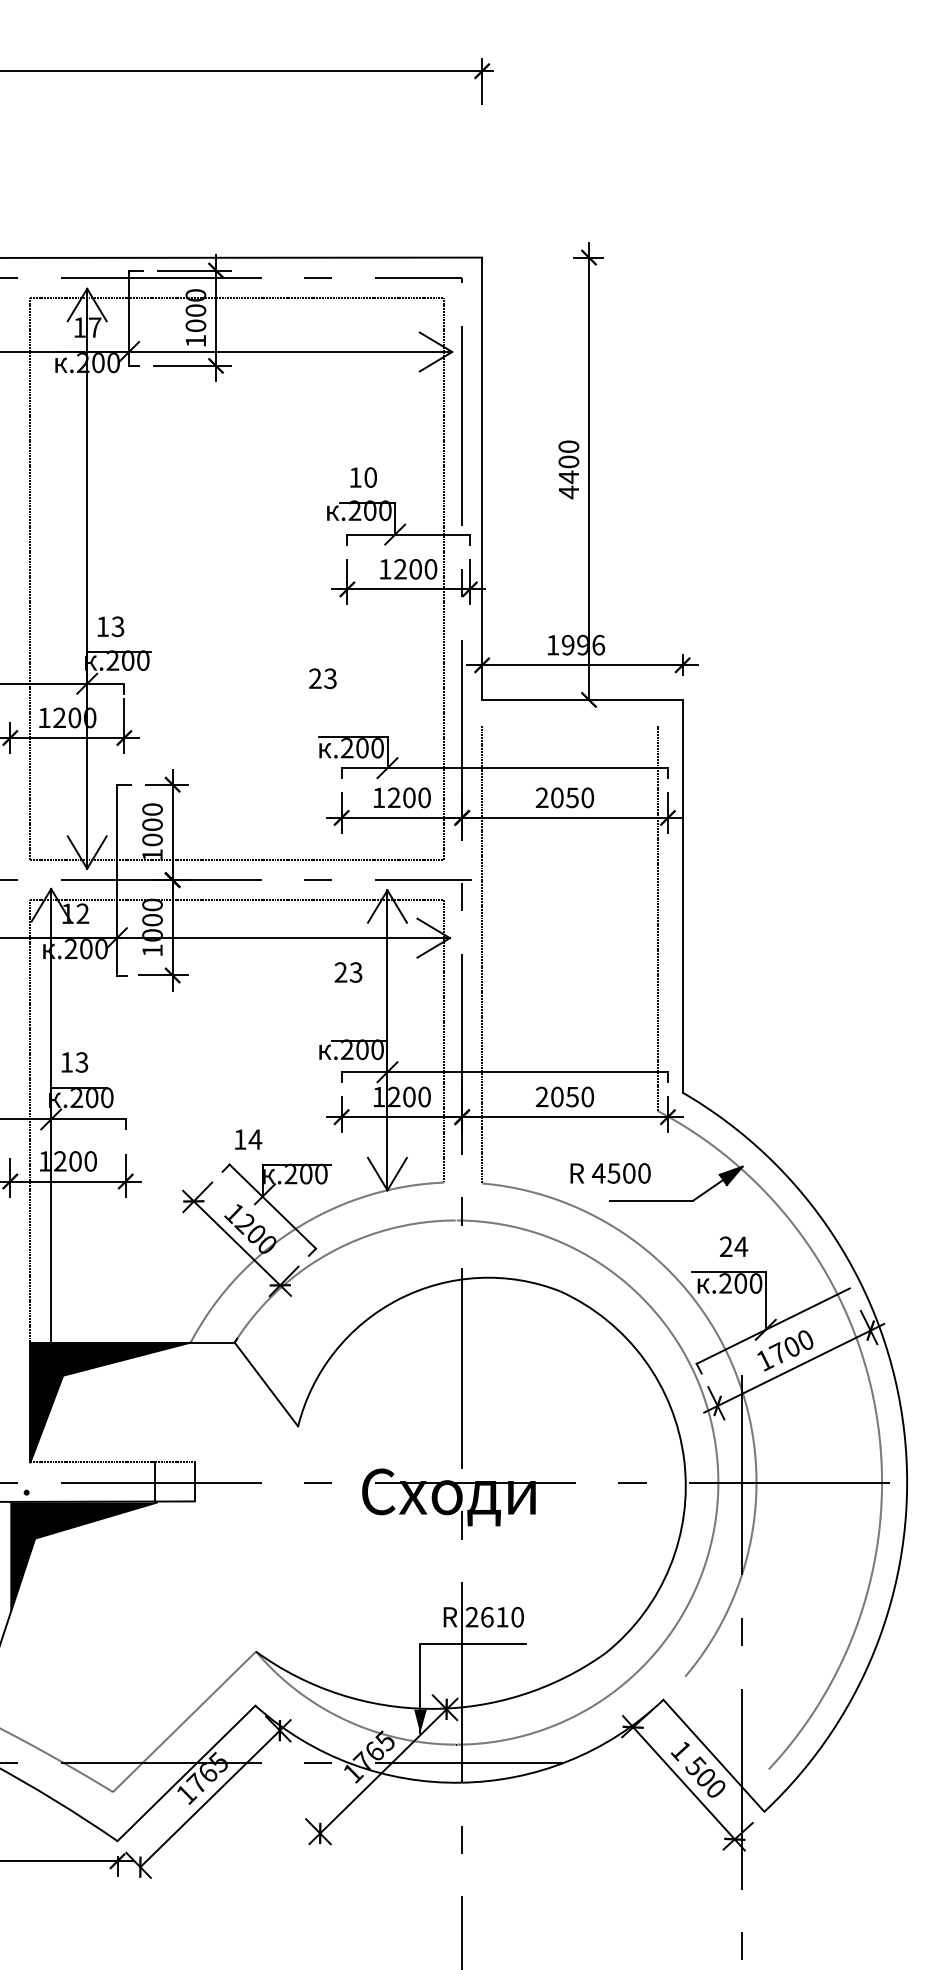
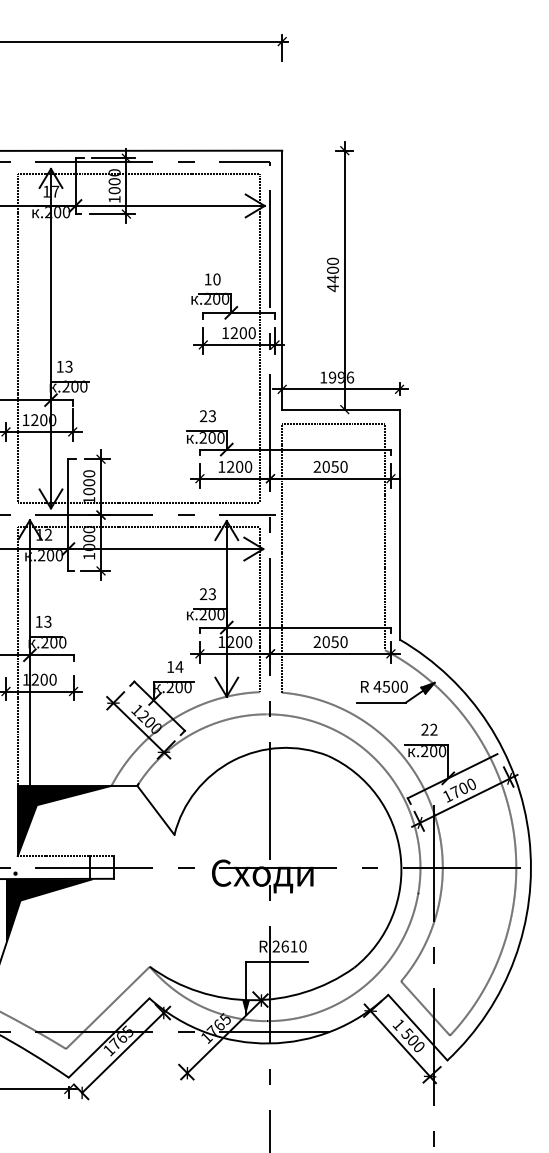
text: (322, 679) -> (207, 416), moved
line: (569, 725) -> (333, 424), added
text: (347, 973) -> (207, 594), moved
text: (248, 1138) -> (175, 666), moved
text: (610, 1172) -> (384, 686), moved
text: (740, 1246) -> (433, 729), 24 -> 22
line: (726, 1722) -> (425, 1008), added

